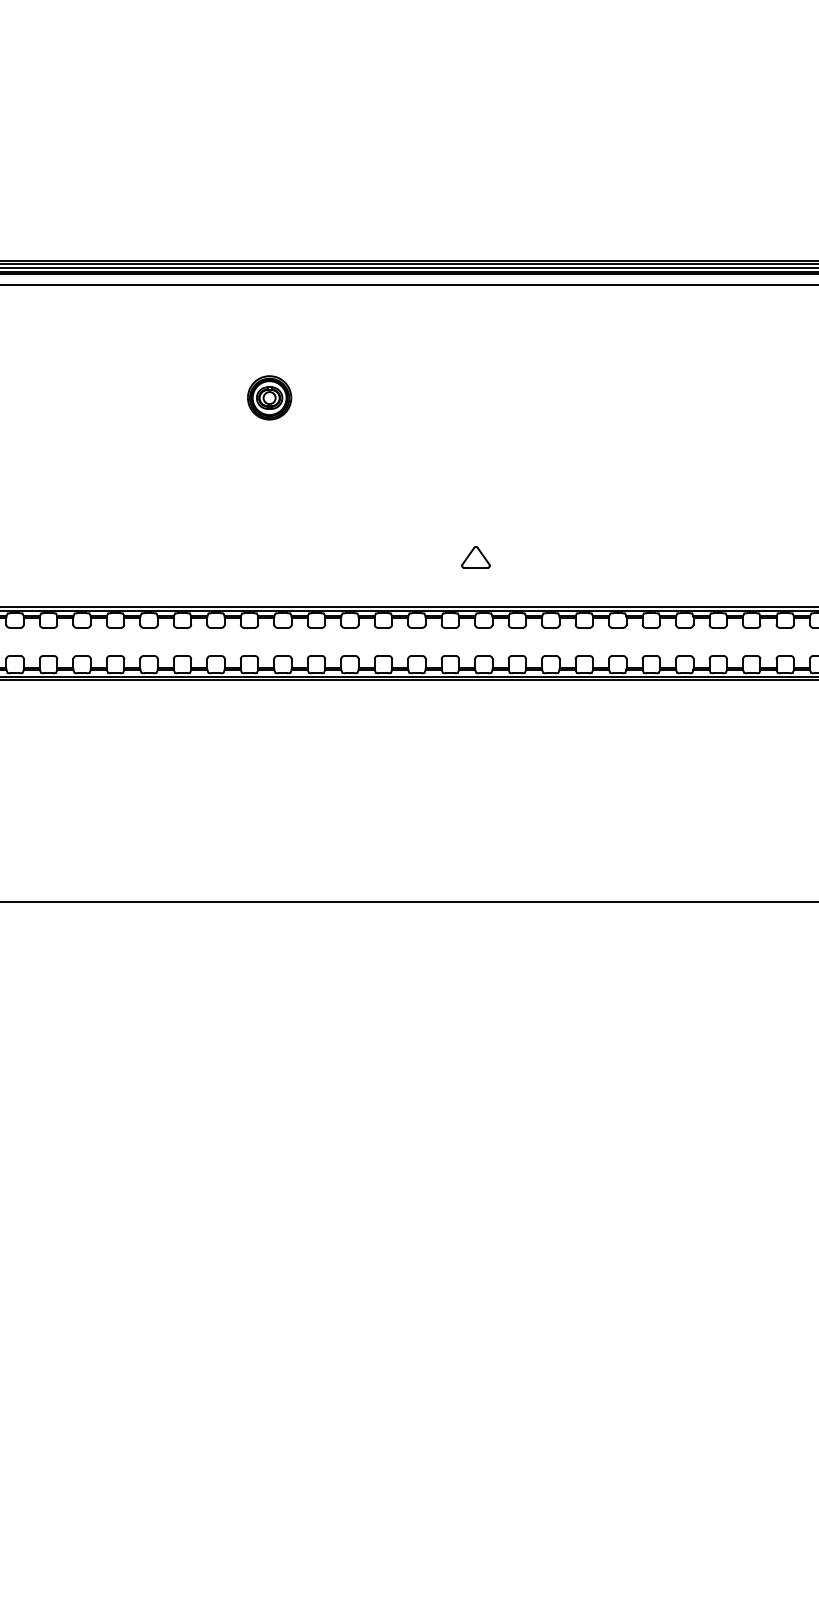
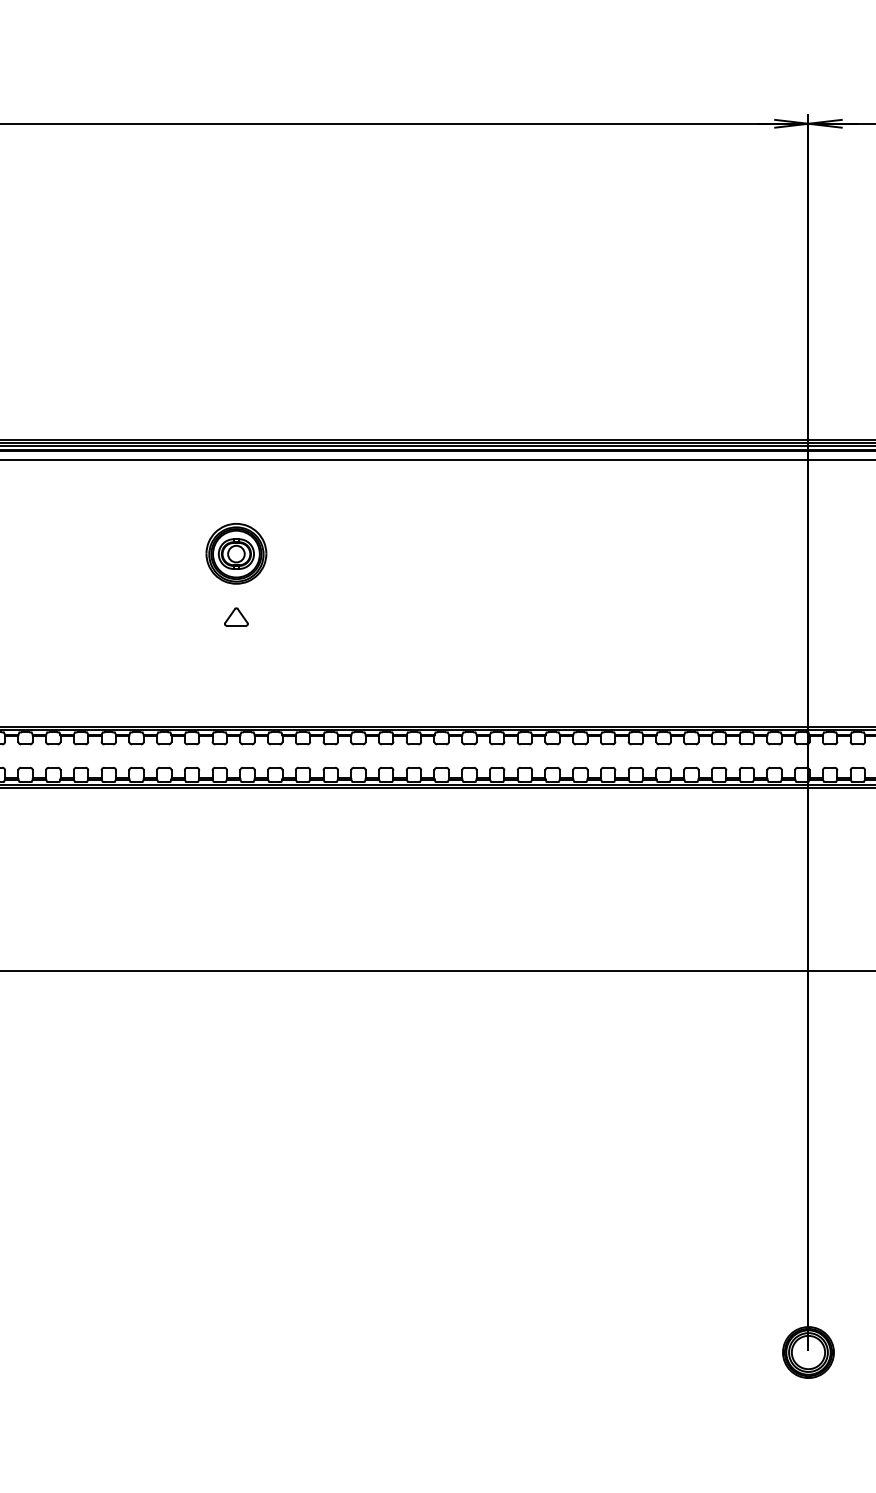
part: (269, 397) -> (236, 553), size x1.67
part: (476, 556) -> (236, 616), moved

